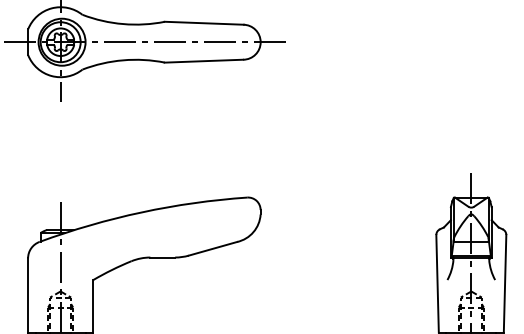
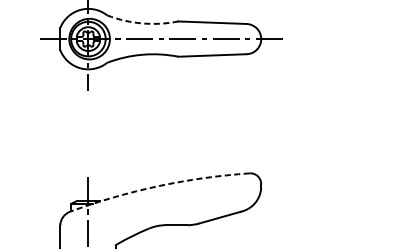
arc: (123, 24) -> (142, 23), solid -> dashed
arc: (141, 212) -> (158, 186), solid -> dashed

